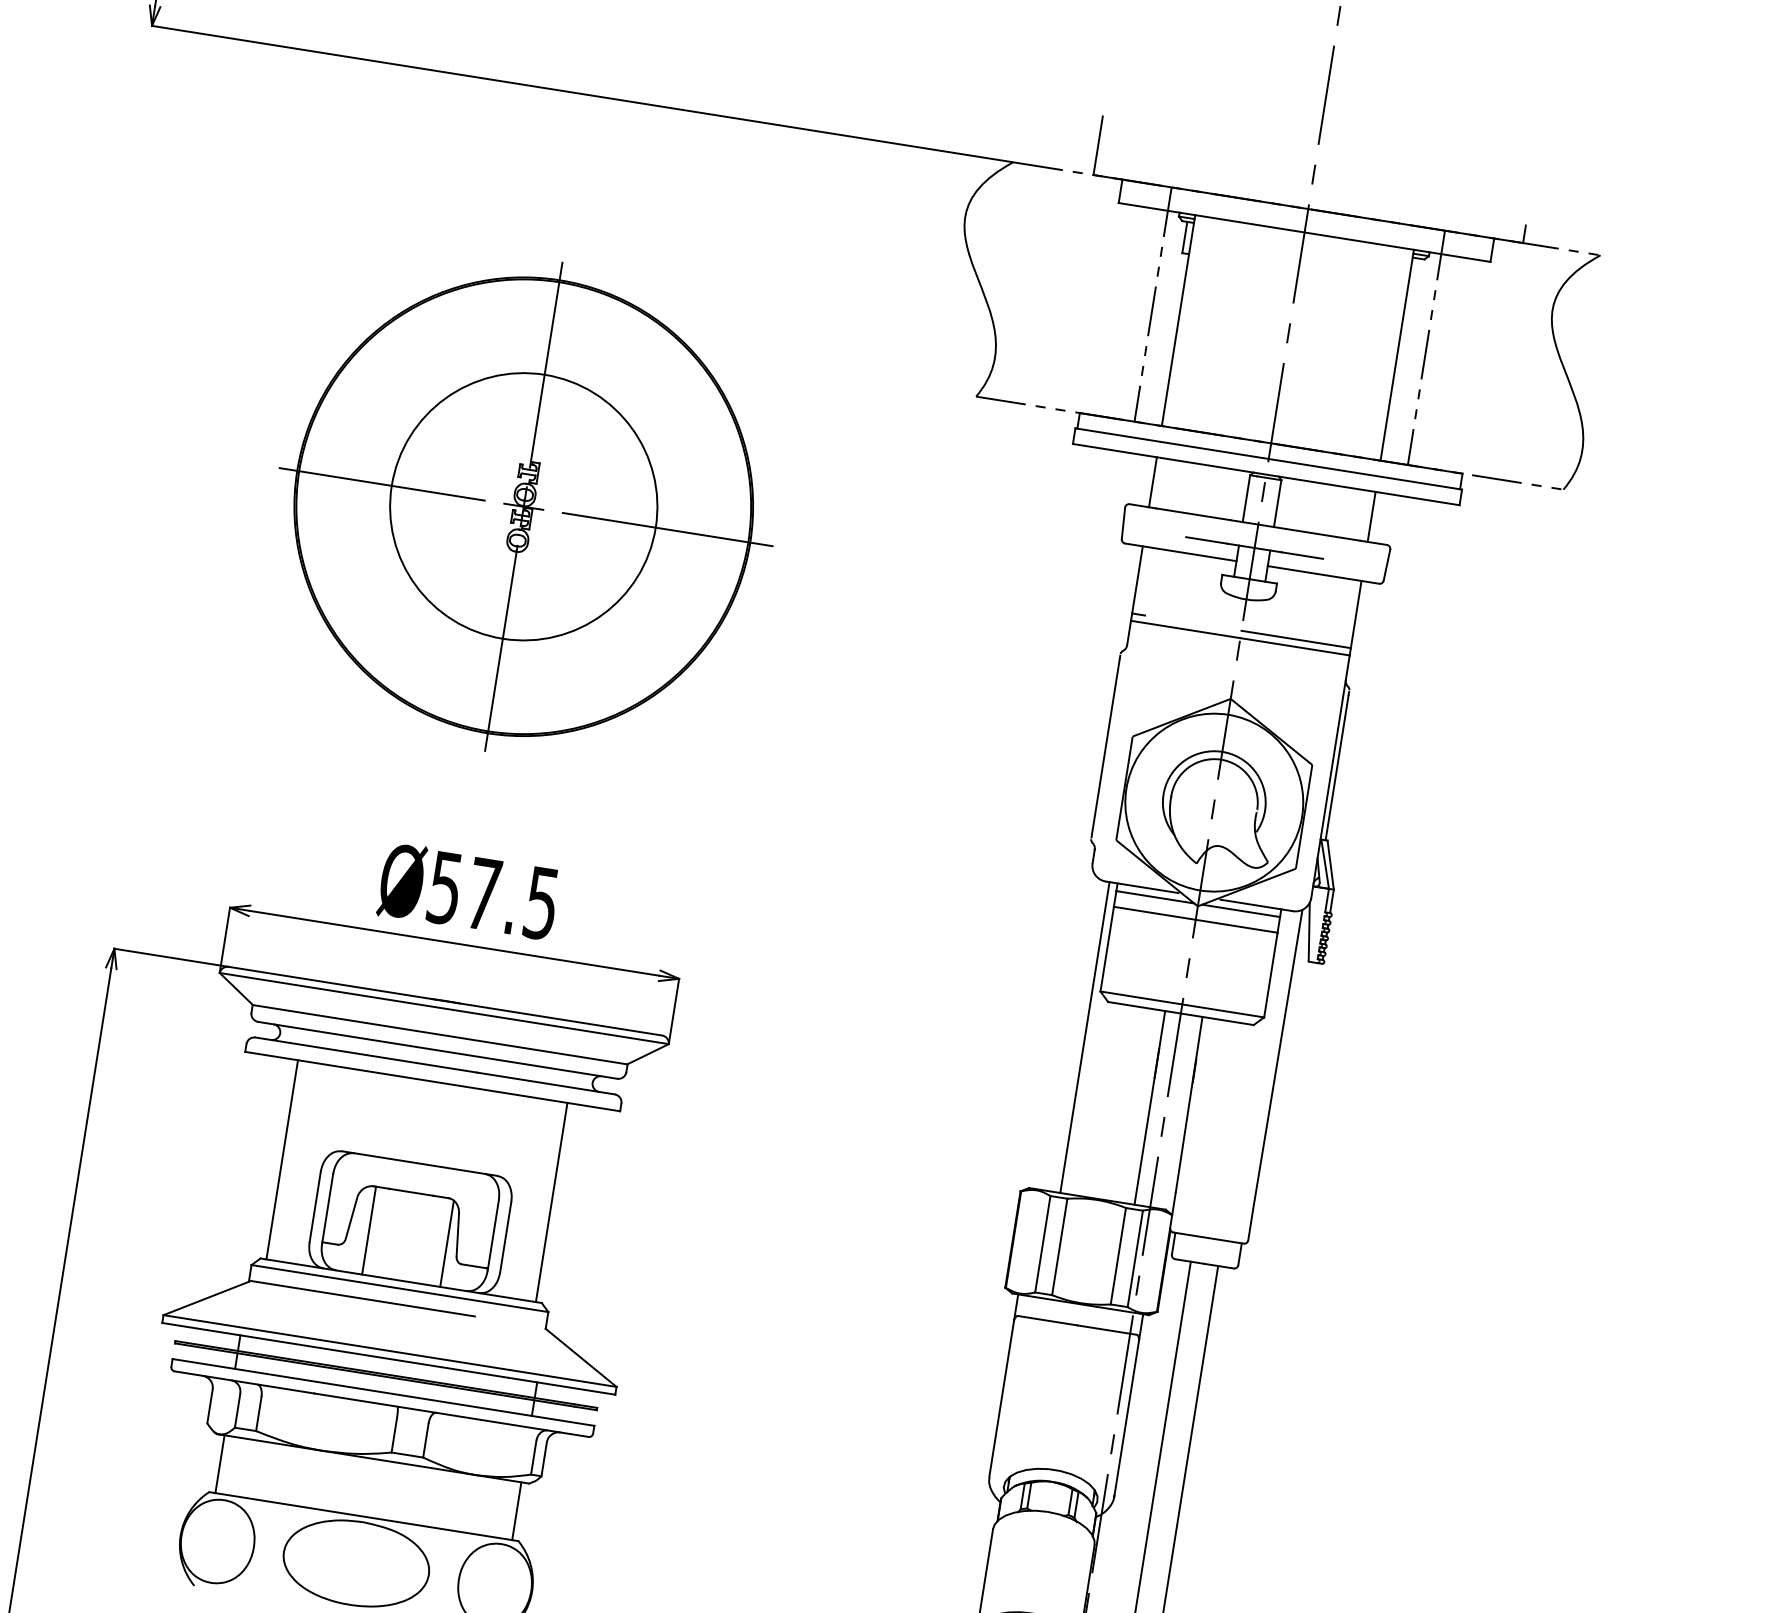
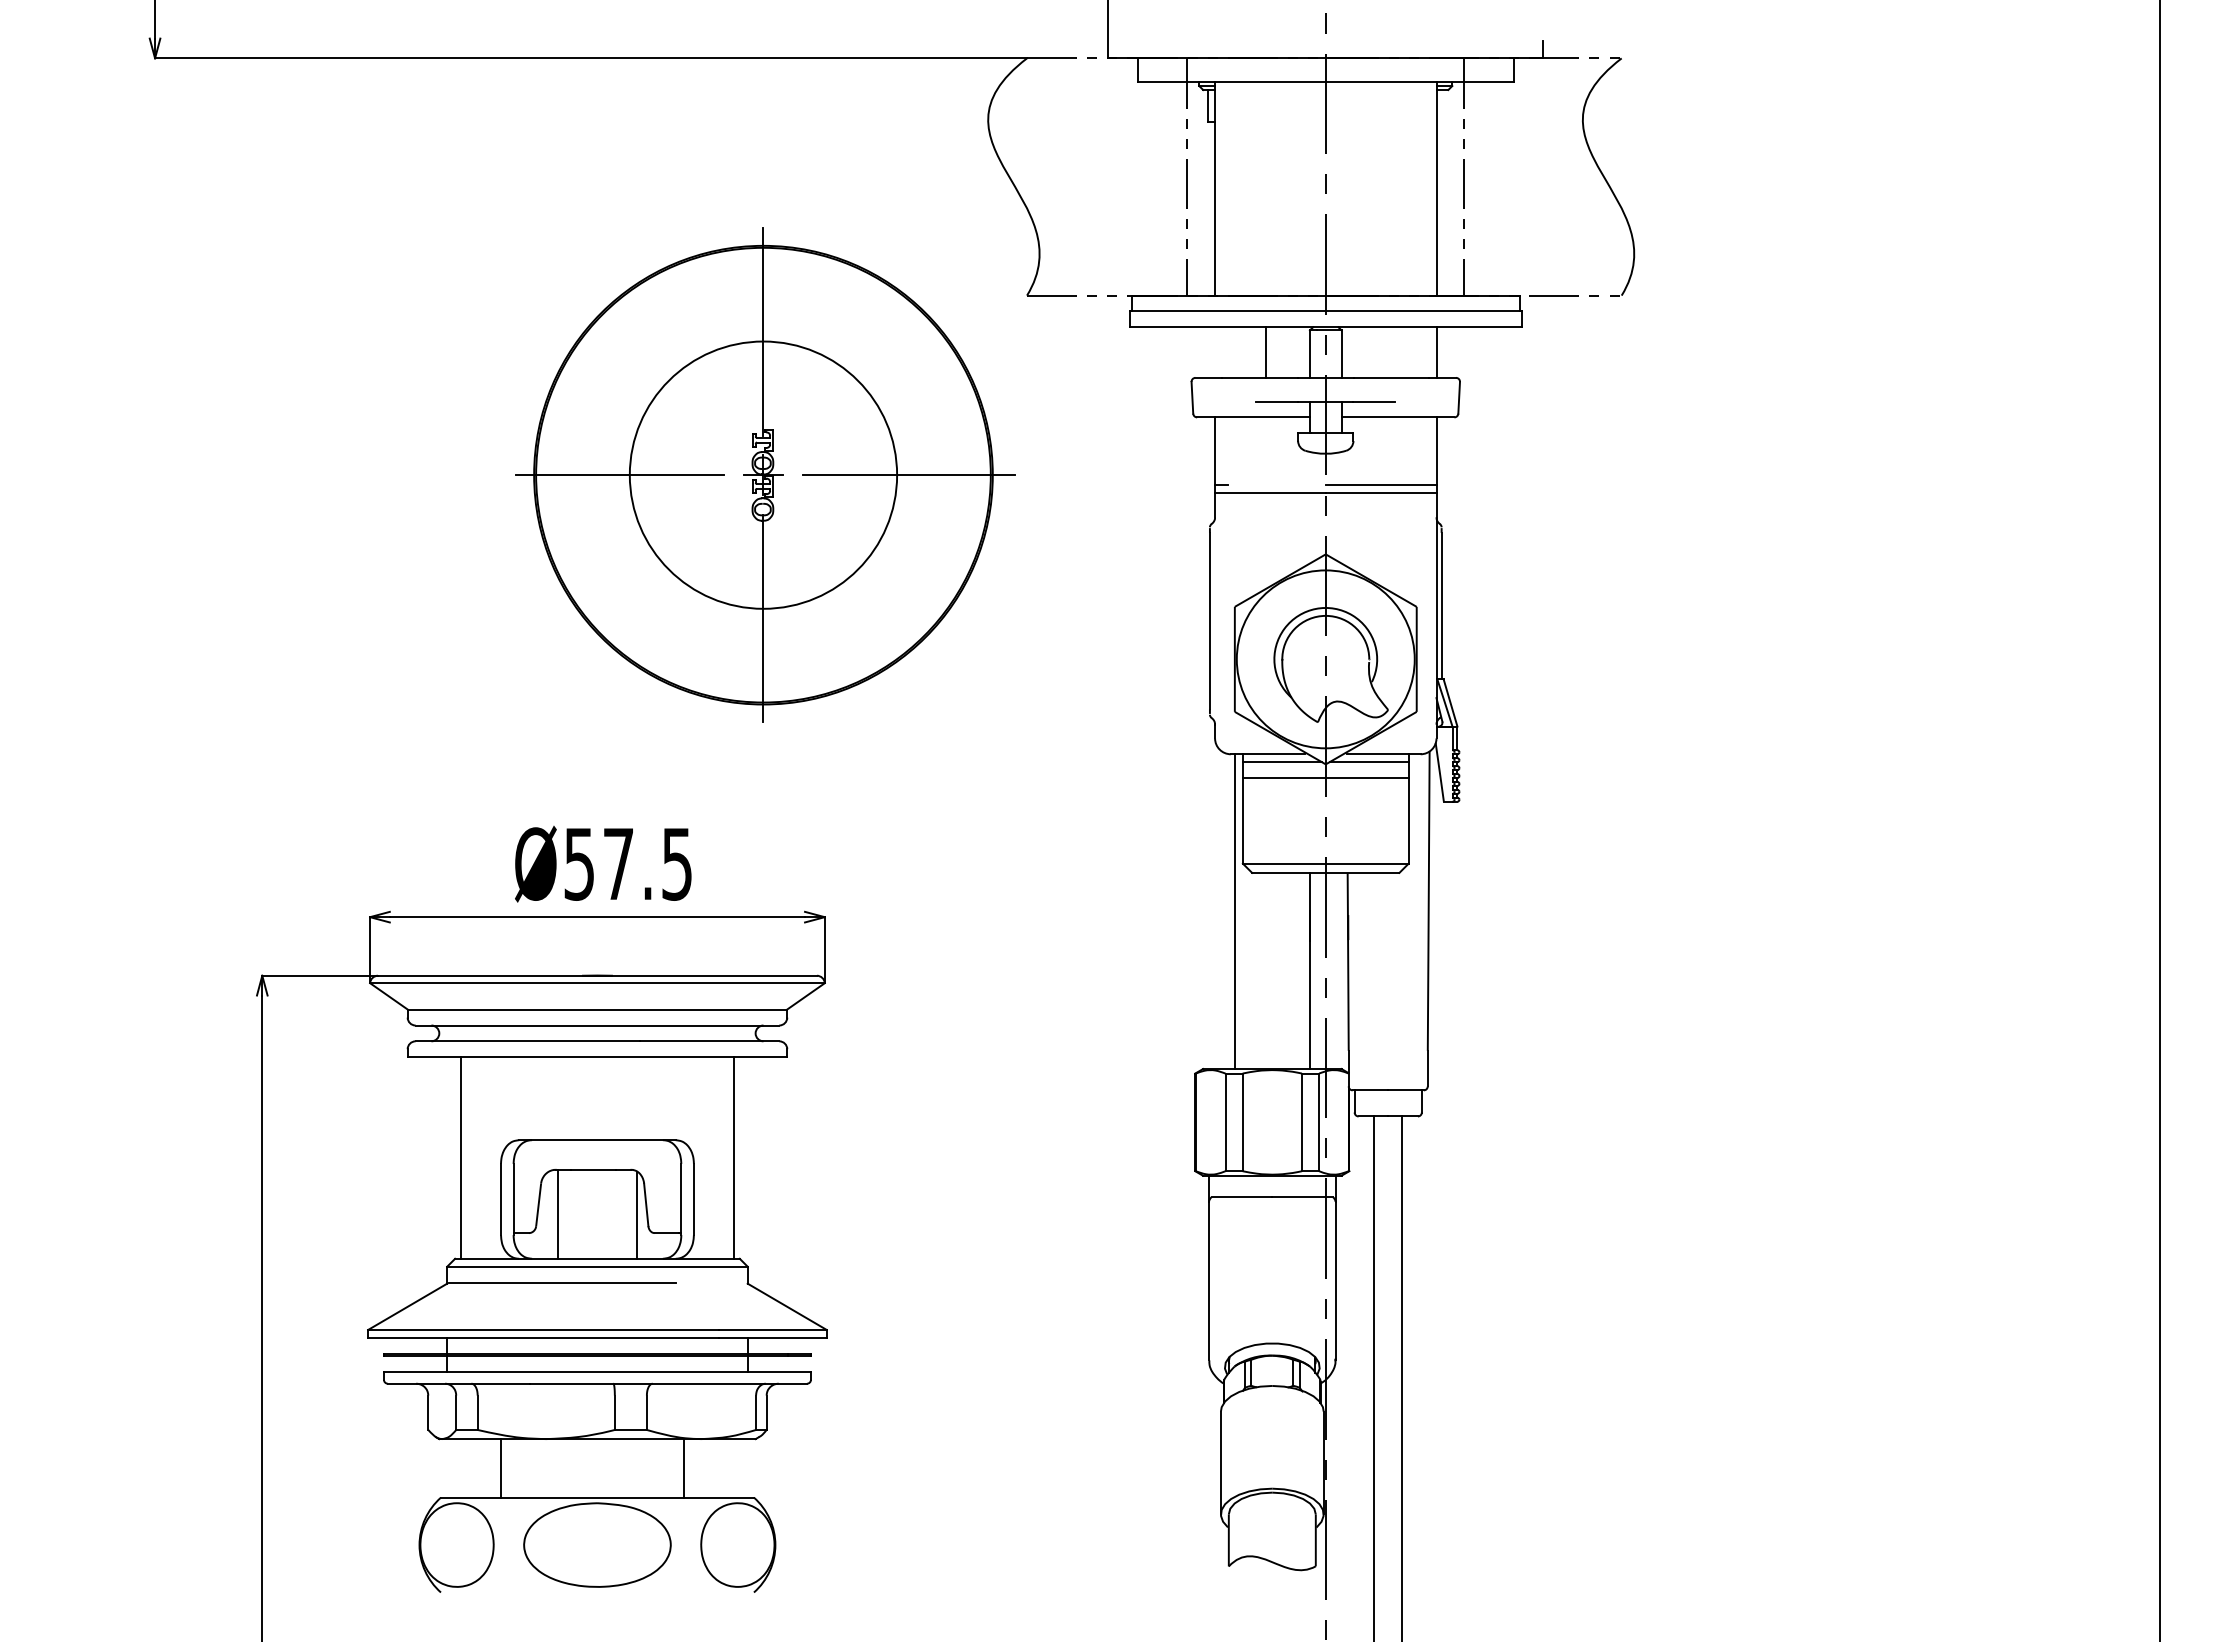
line: (1153, 482) -> (1266, 352), moved
part: (525, 506) -> (765, 474), moved
line: (220, 1464) -> (501, 1468), moved
line: (516, 1511) -> (683, 1468), moved

